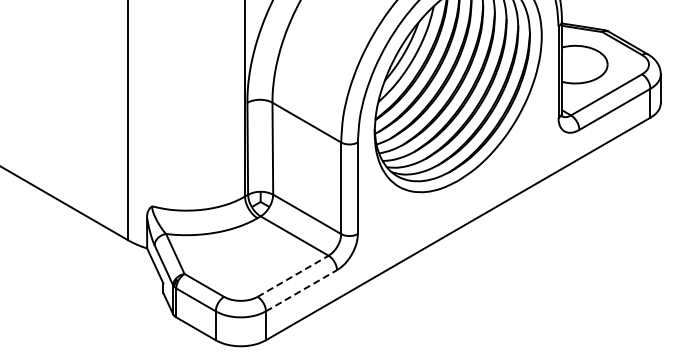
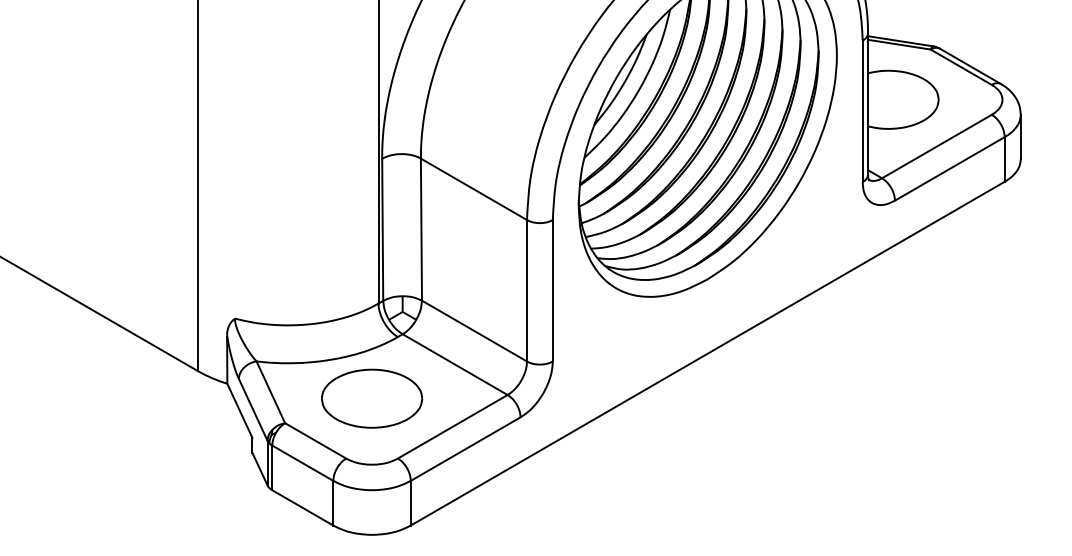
part: (240, 257) -> (371, 397), added
line: (293, 276) -> (453, 427), dashed -> solid
line: (301, 290) -> (465, 448), dashed -> solid

